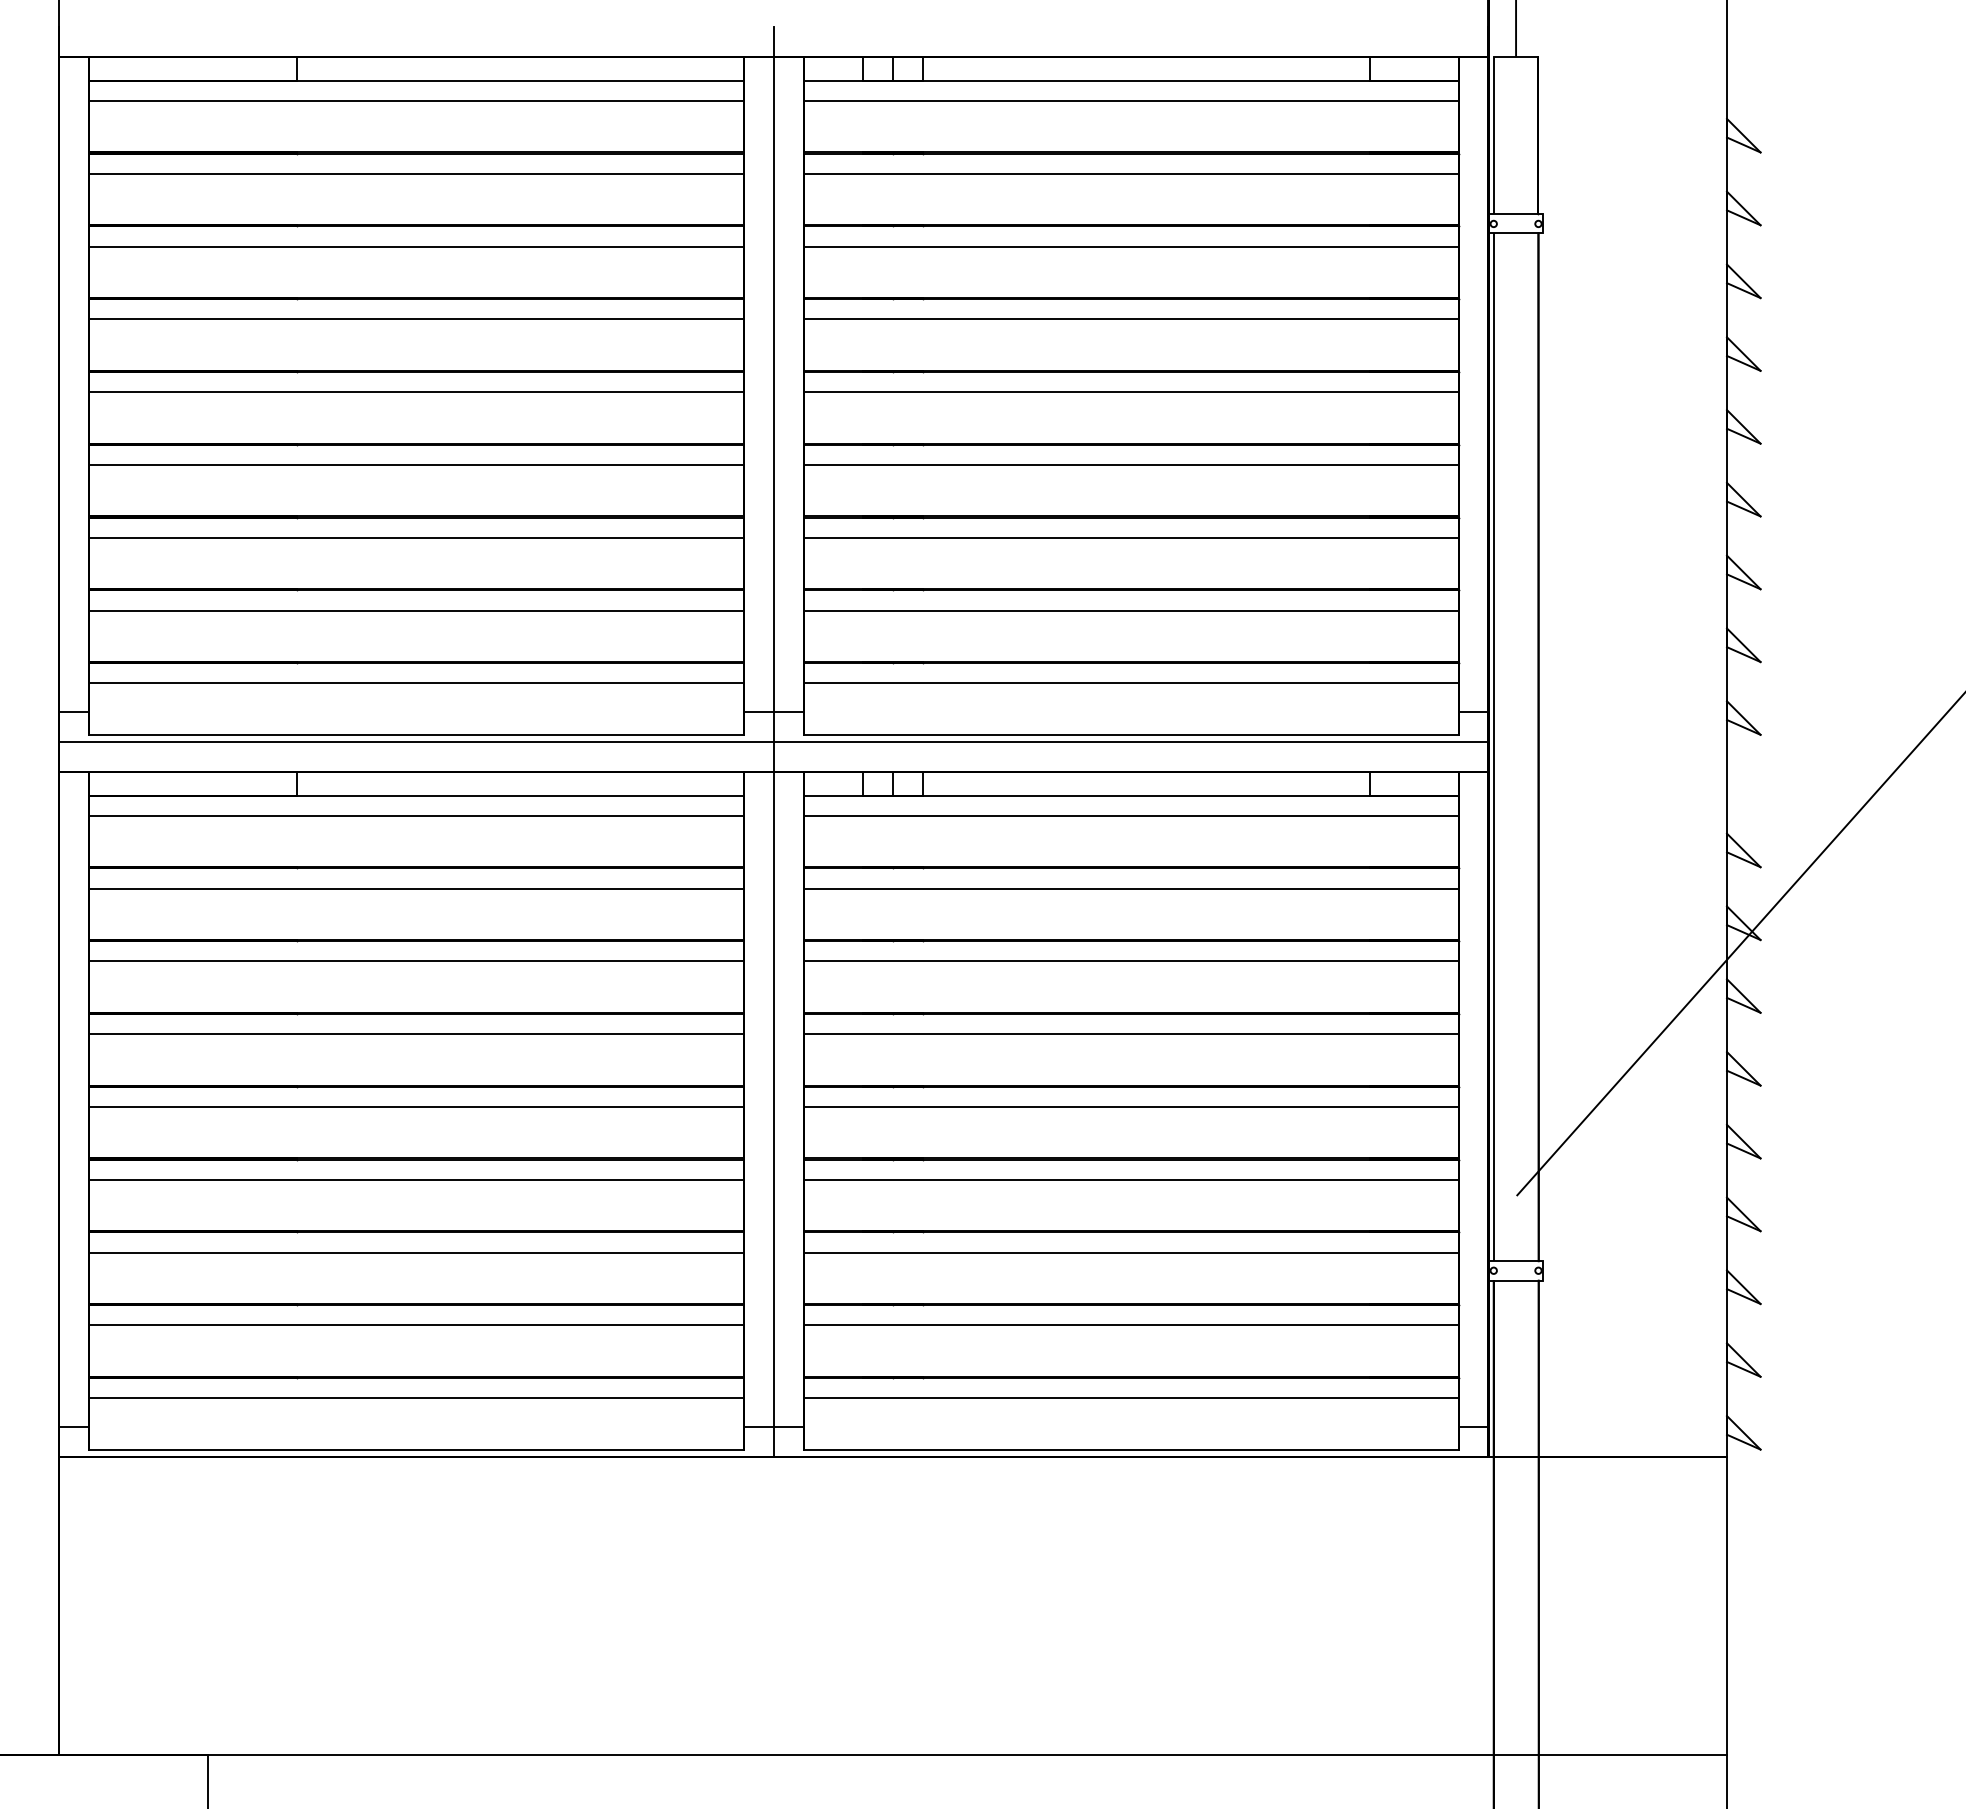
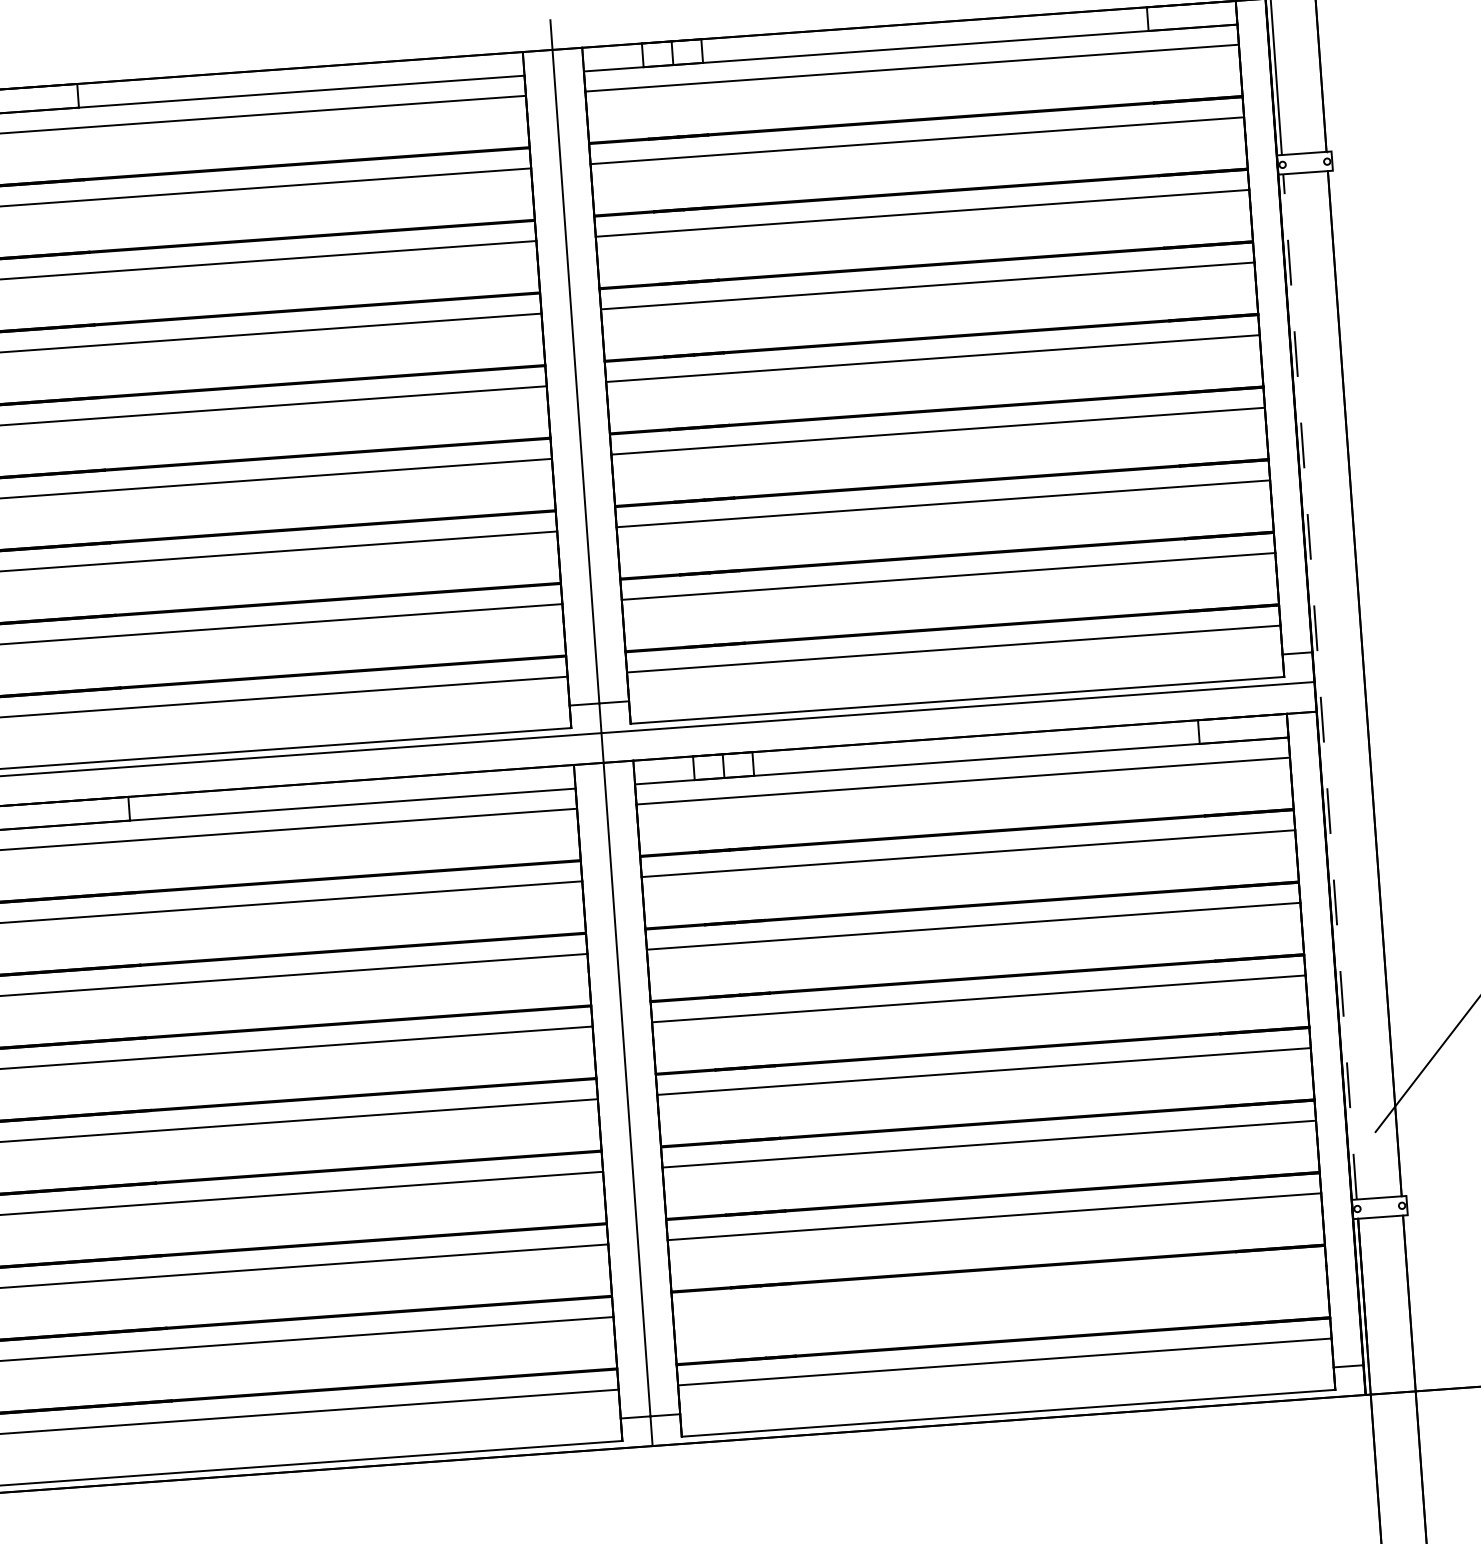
line: (1493, 747) -> (1319, 687), solid -> dashed
line: (1130, 1325) -> (999, 1289), removed

